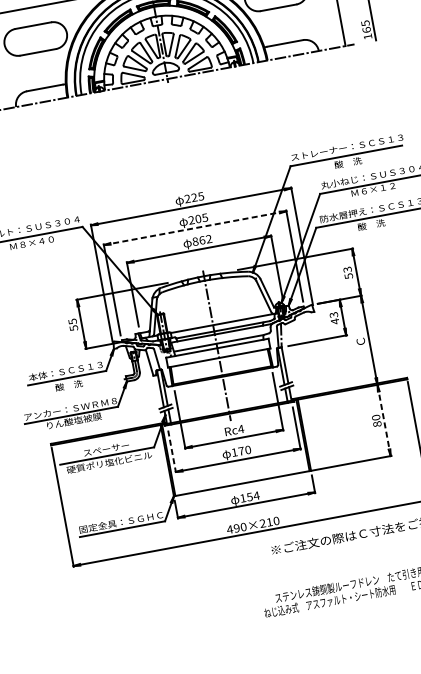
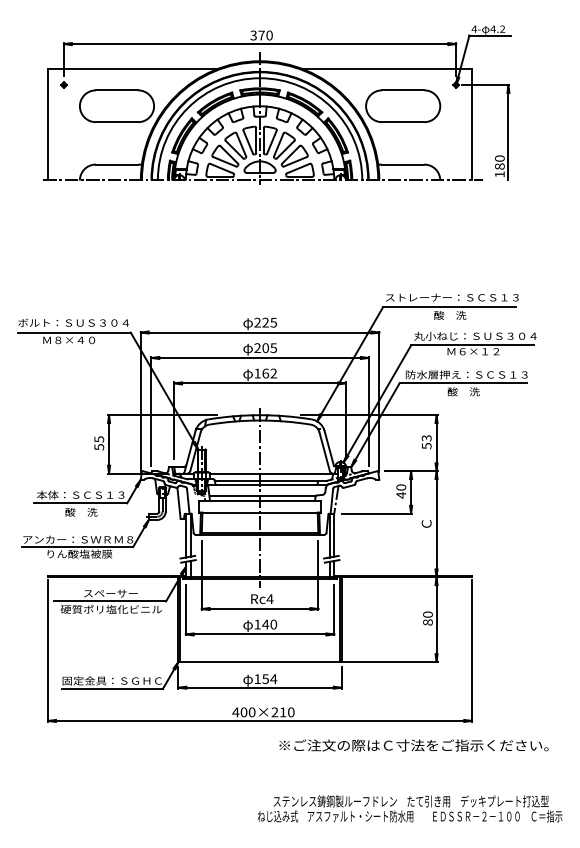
text: (365, 26) -> (499, 162), 165 -> 180
line: (195, 227) -> (260, 357), dashed -> solid
text: (195, 241) -> (257, 373), 862 -> 162
text: (334, 314) -> (401, 487), 43 -> 40
line: (384, 420) -> (436, 619), dashed -> solid
line: (171, 451) -> (185, 610), dashed -> solid
text: (241, 451) -> (265, 624), 170 -> 140
text: (236, 528) -> (243, 712), 490×210 -> 400×210

